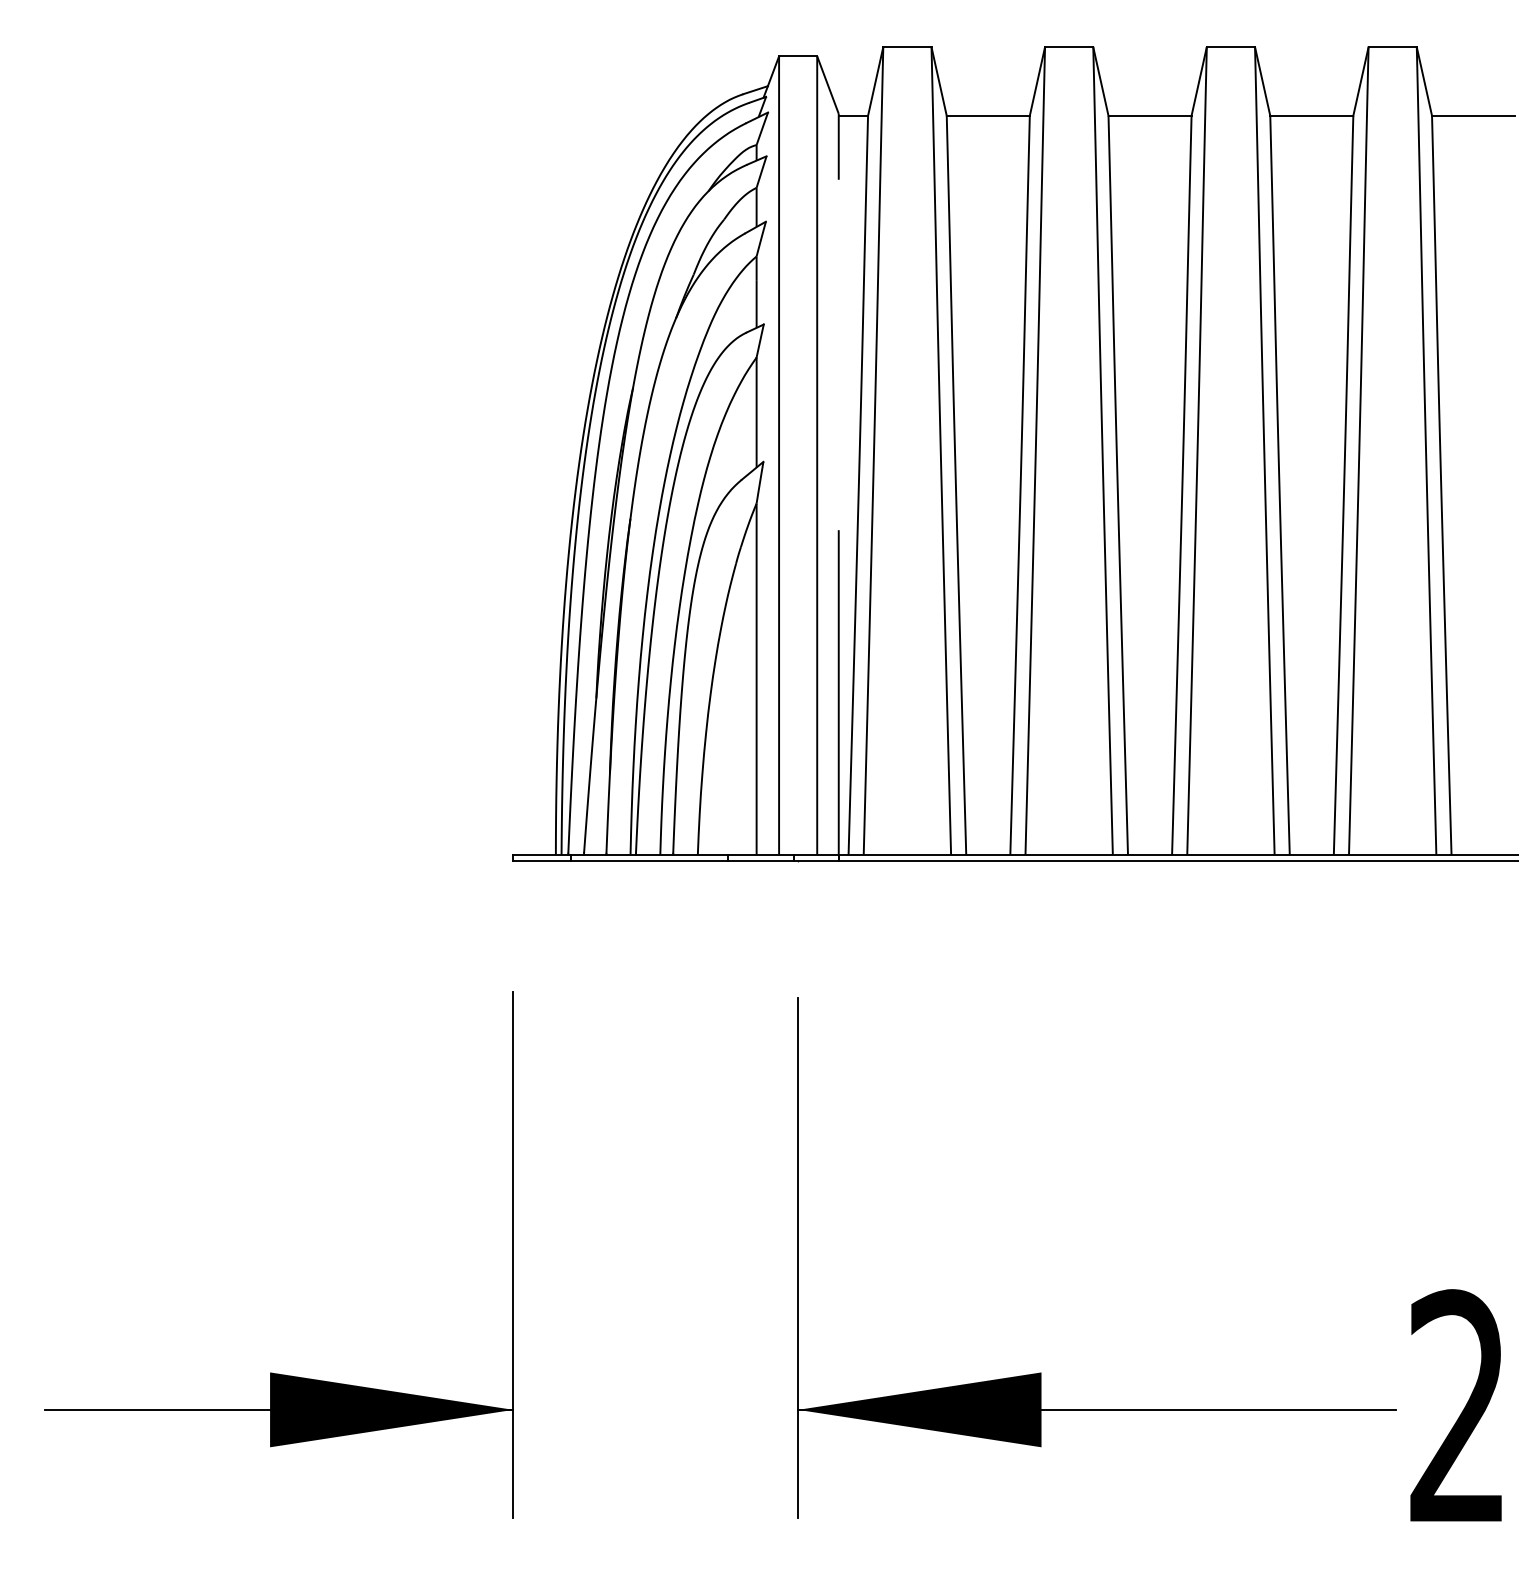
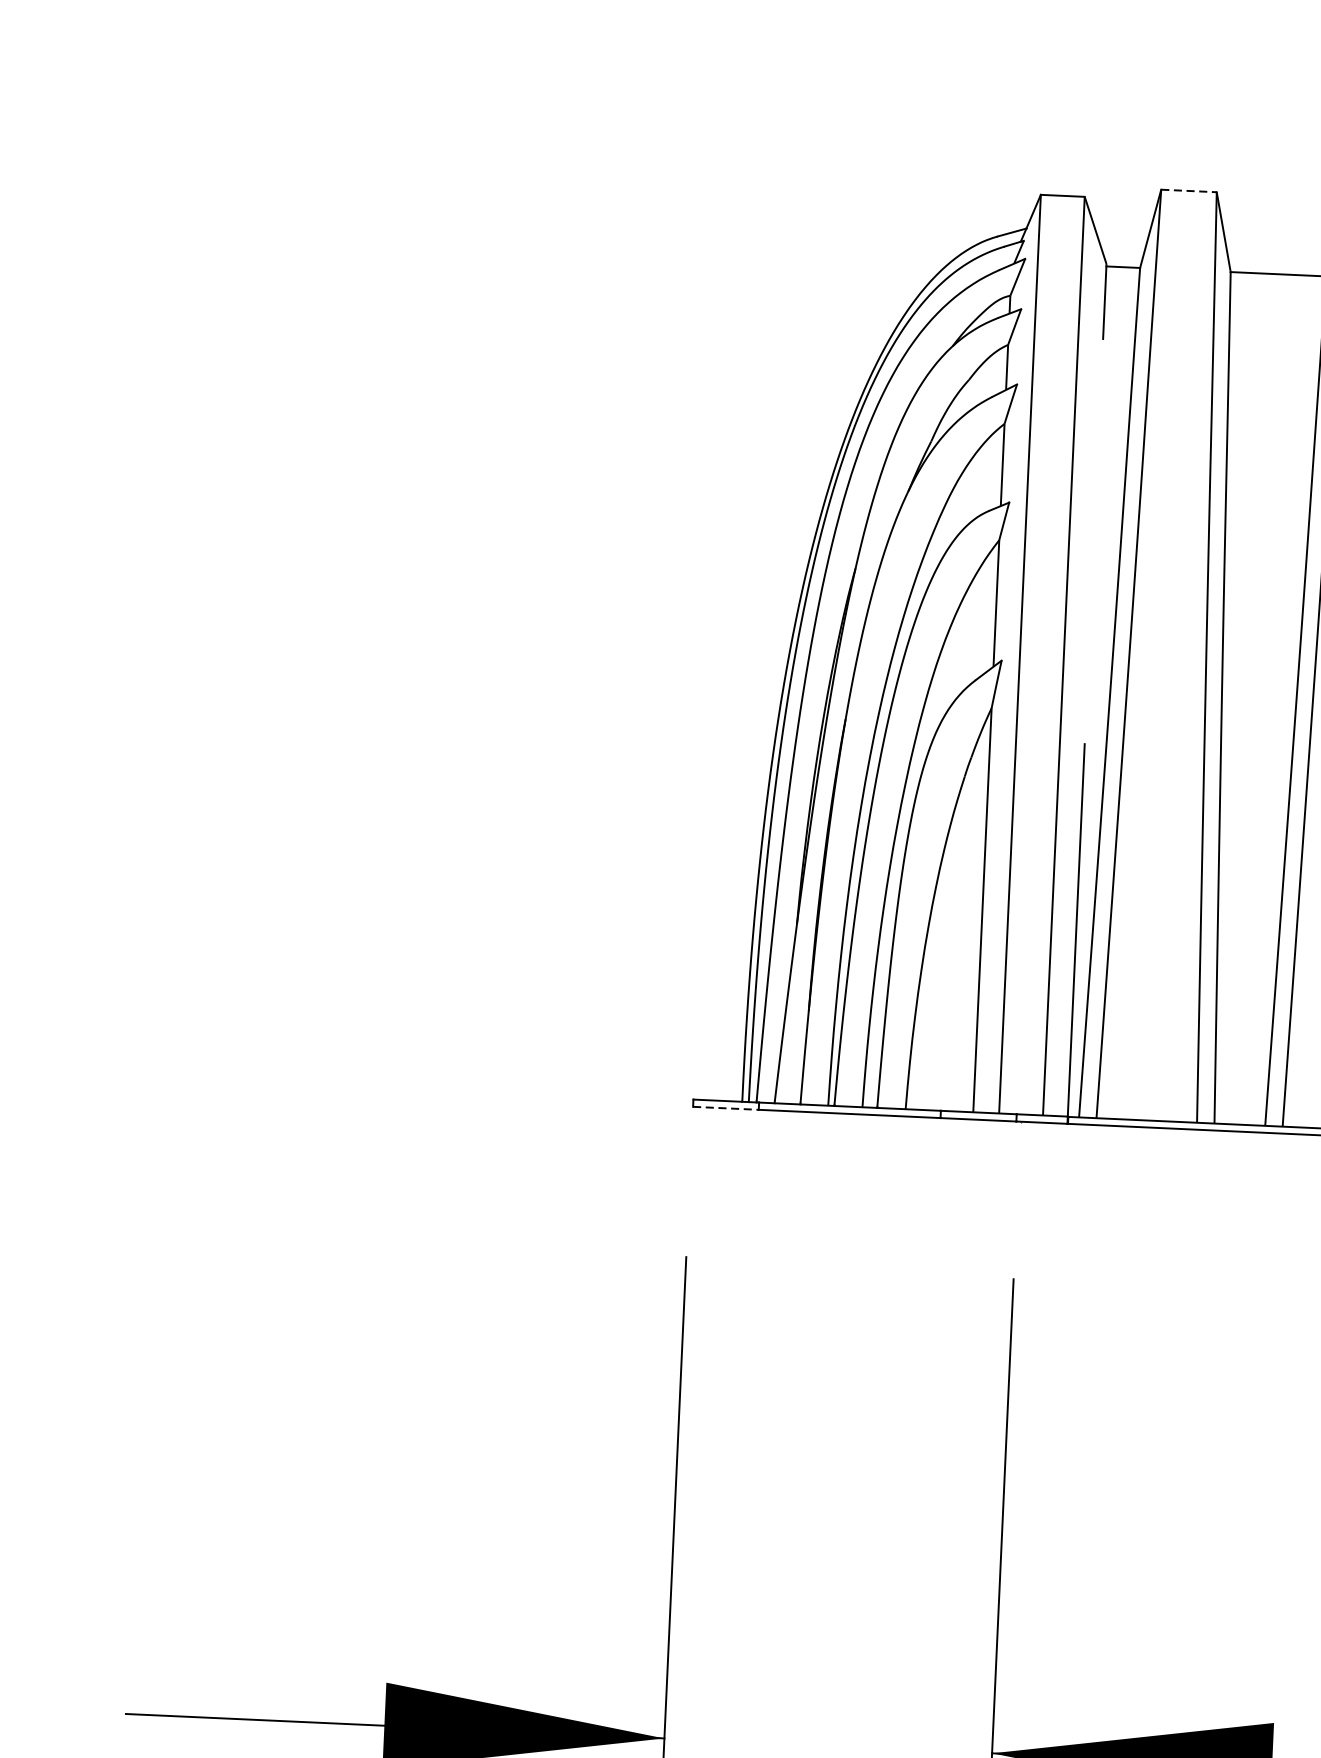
line: (907, 47) -> (1189, 191), solid -> dashed
line: (541, 860) -> (725, 1107), solid -> dashed

